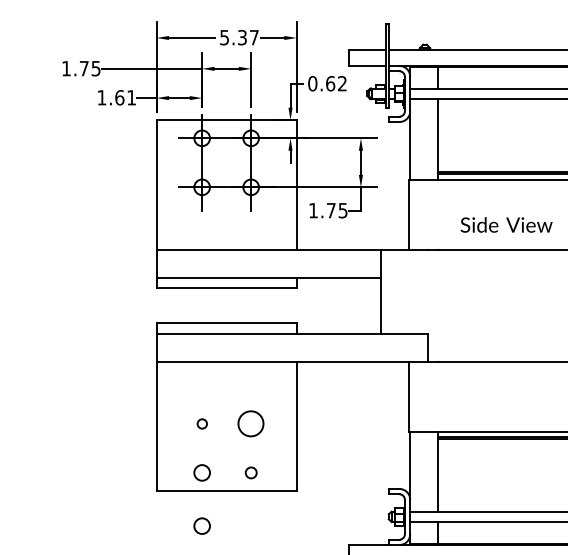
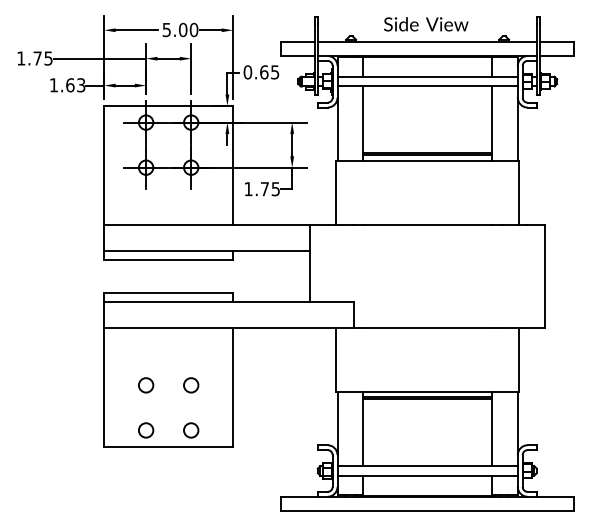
text: (248, 37) -> (188, 29), 5.37 -> 5.00
text: (342, 83) -> (275, 72), 0.62 -> 0.65
text: (131, 97) -> (81, 85), 1.61 -> 1.63
text: (506, 225) -> (426, 24), moved
circle: (202, 424) -> (146, 385), size x1.67
circle: (251, 424) -> (191, 385), size x0.62
circle: (251, 472) -> (191, 430), size x1.43
circle: (202, 526) -> (146, 479), removed

